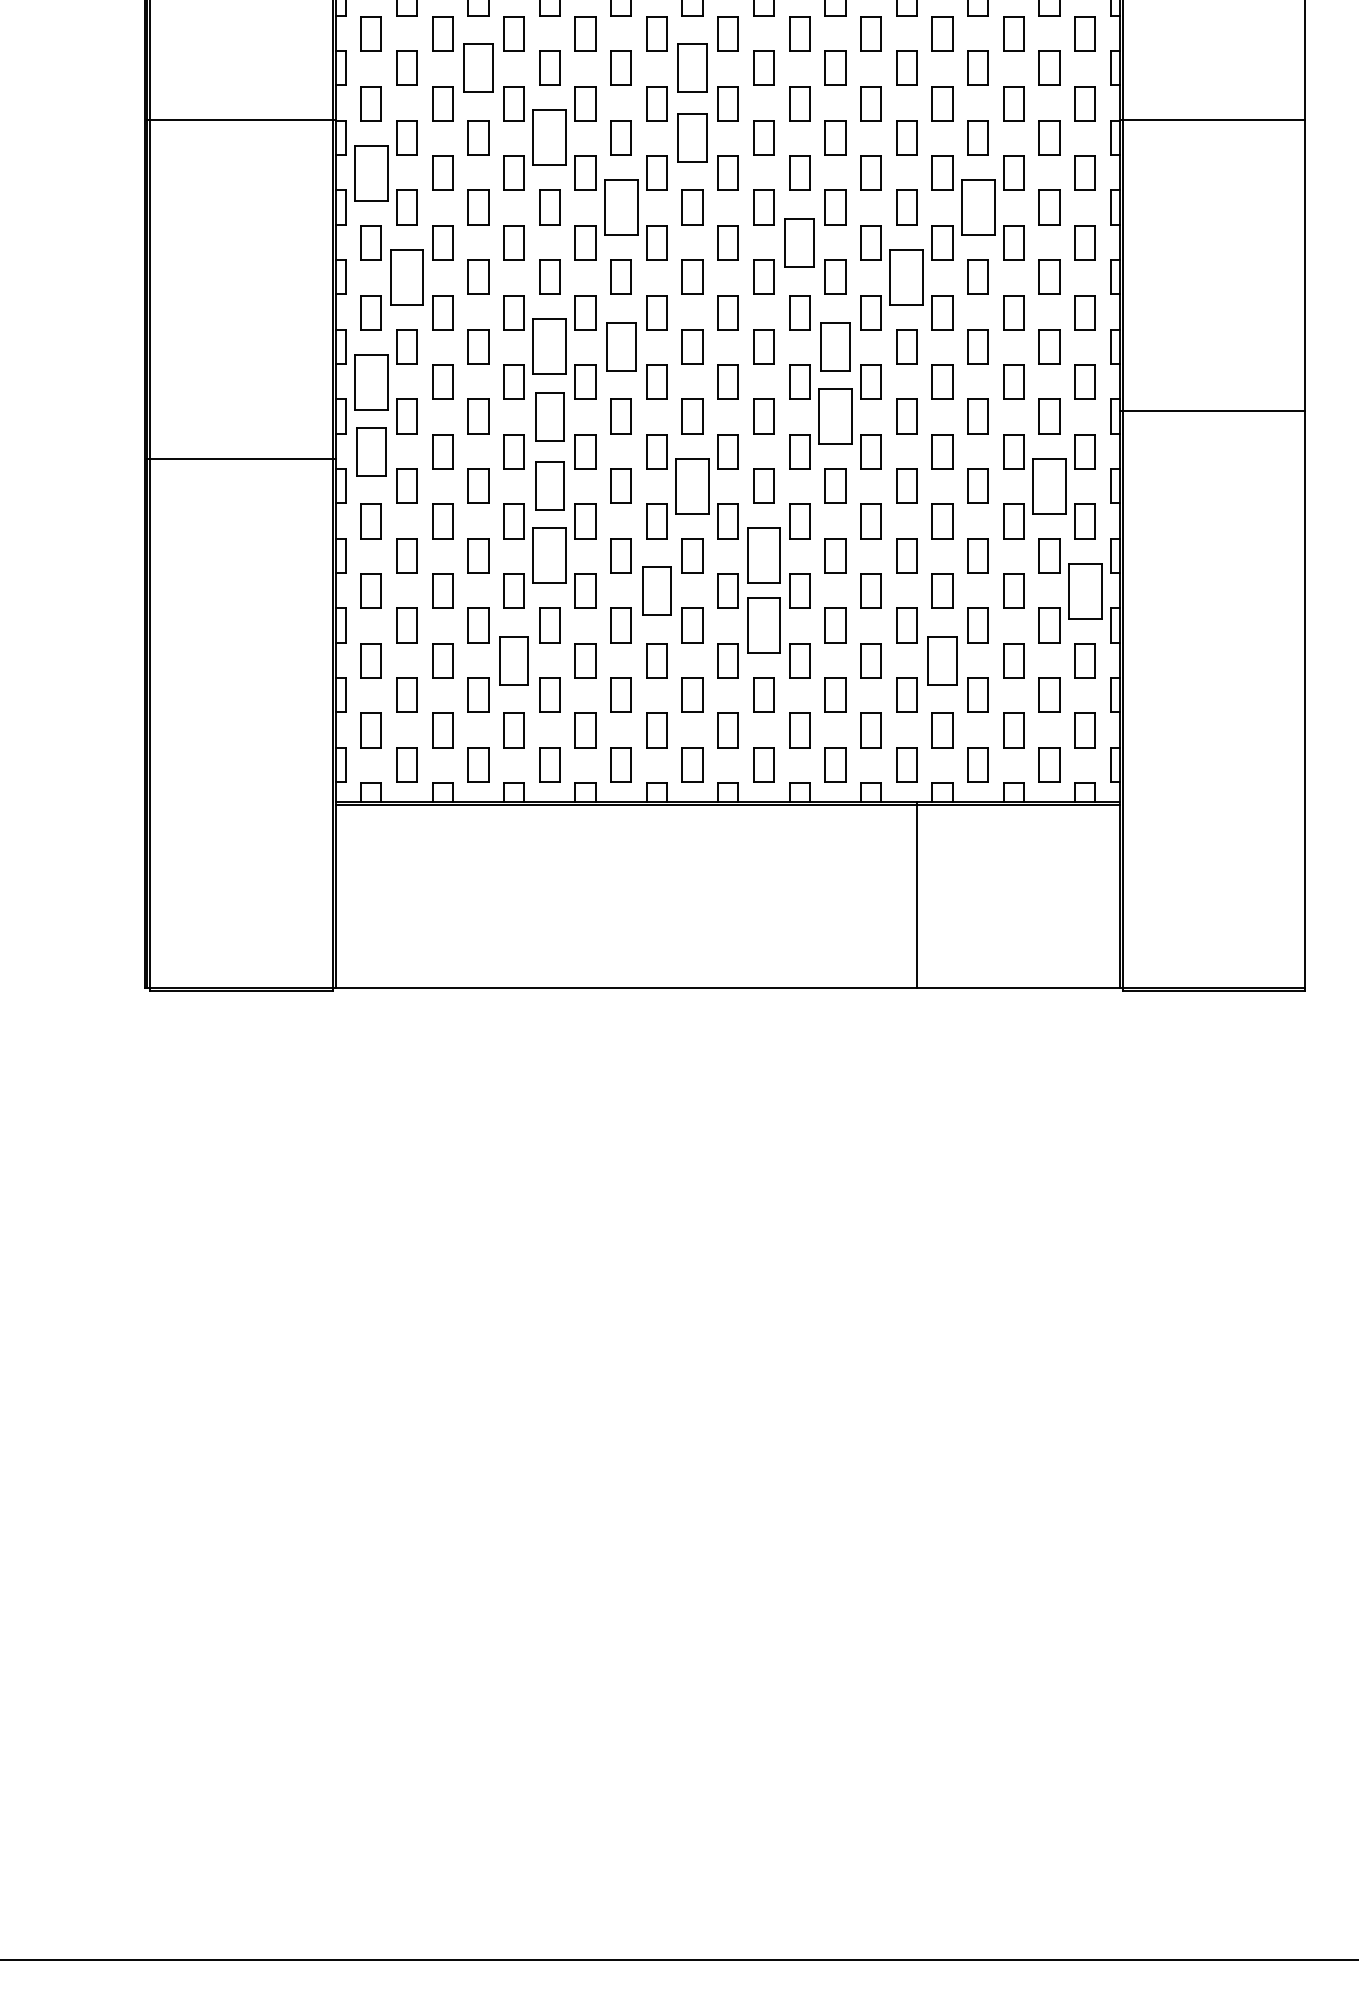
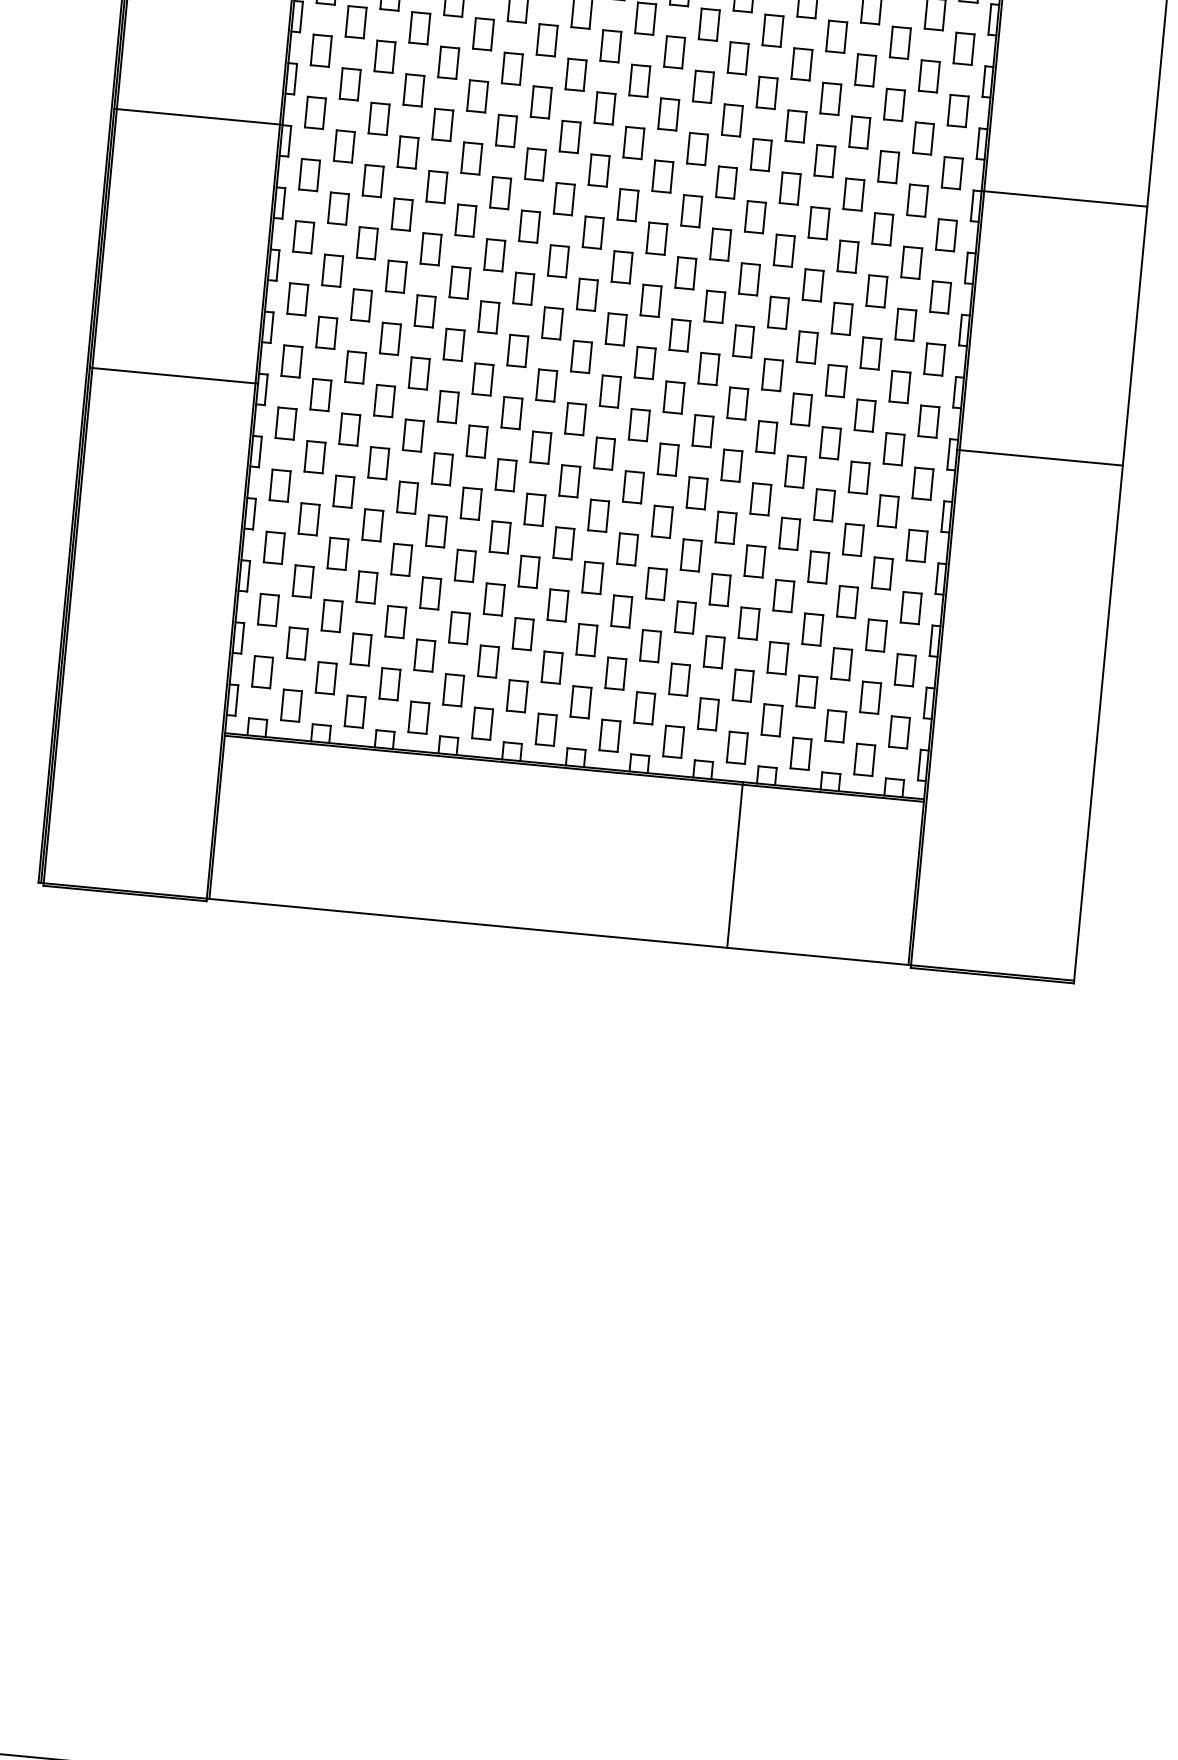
part: (478, 67) -> (414, 89), size x0.71
part: (692, 67) -> (604, 107), size x0.71
part: (549, 137) -> (471, 158), size x0.62
part: (692, 137) -> (599, 170), size x0.71
part: (370, 172) -> (308, 174), size x0.62
part: (620, 207) -> (528, 226), size x0.62
part: (977, 207) -> (847, 256), size x0.62
part: (799, 242) -> (685, 272), size x0.71
part: (406, 276) -> (332, 270), size x0.62
part: (906, 276) -> (778, 312), size x0.62
part: (549, 346) -> (453, 344), size x0.62
part: (620, 346) -> (517, 350), size x0.71
part: (835, 346) -> (709, 368), size x0.71
part: (370, 381) -> (291, 360), size x0.62
part: (549, 416) -> (448, 407), size x0.71
part: (835, 416) -> (703, 431), size x0.62
part: (370, 451) -> (285, 423), size x0.71
line: (241, 458) -> (173, 375), moved
part: (549, 485) -> (442, 468), size x0.71
part: (692, 485) -> (569, 480), size x0.62
part: (1049, 485) -> (888, 510), size x0.62
part: (549, 555) -> (436, 531), size x0.62
part: (763, 555) -> (627, 549), size x0.62
part: (656, 590) -> (528, 571), size x0.71
part: (1084, 590) -> (910, 607), size x0.62
part: (763, 625) -> (621, 611), size x0.62
part: (513, 660) -> (395, 621), size x0.71
part: (942, 660) -> (777, 657), size x0.71

